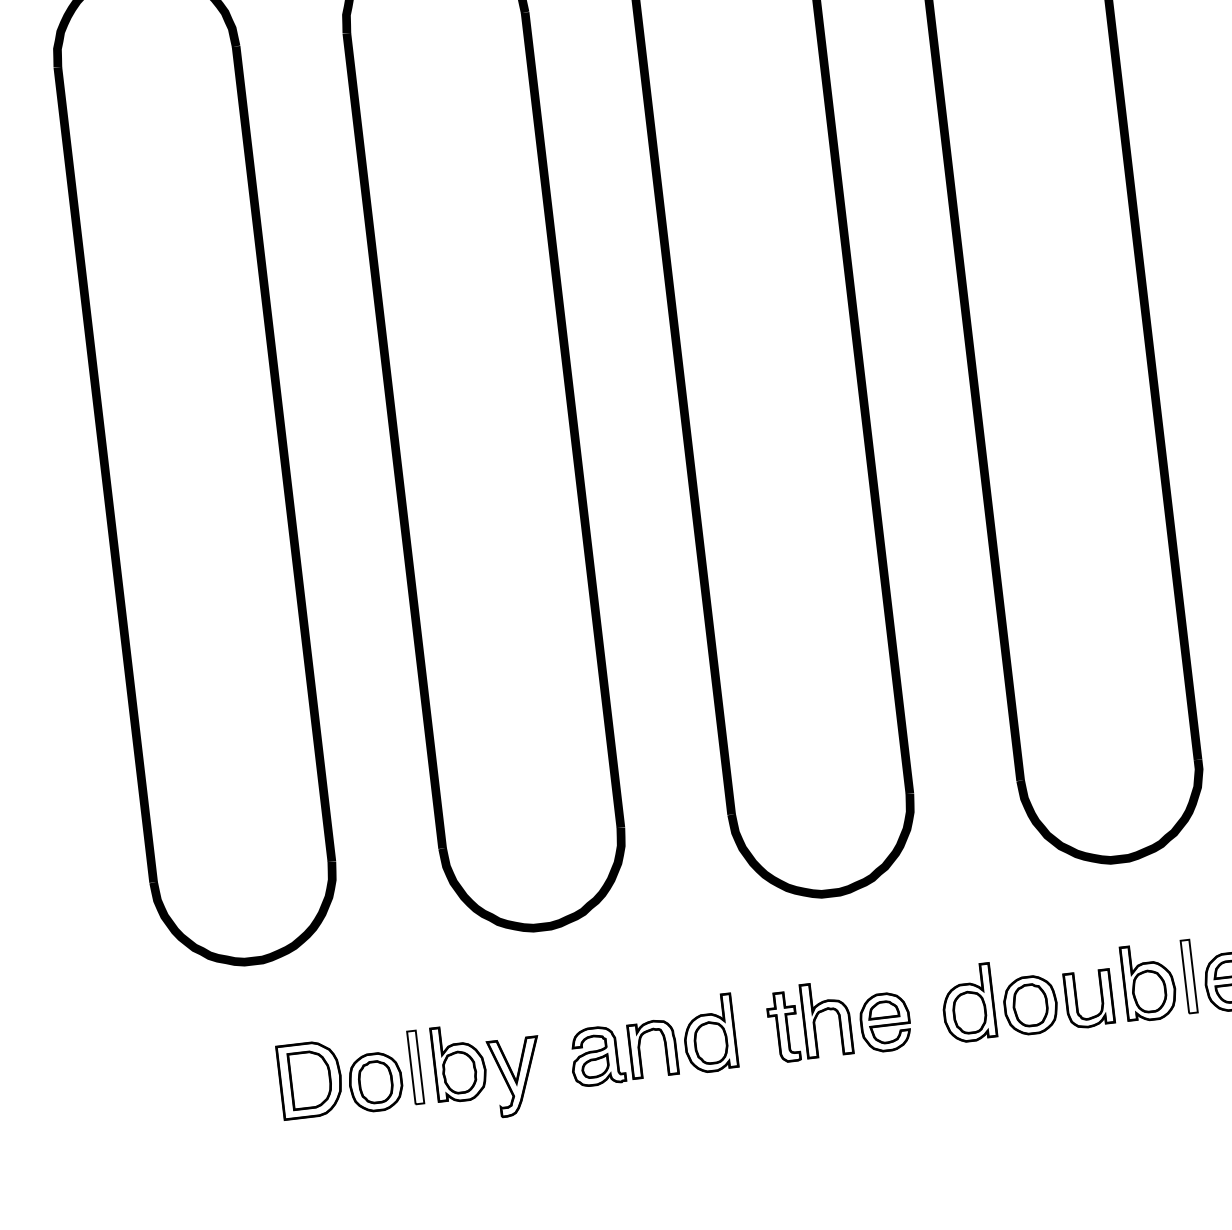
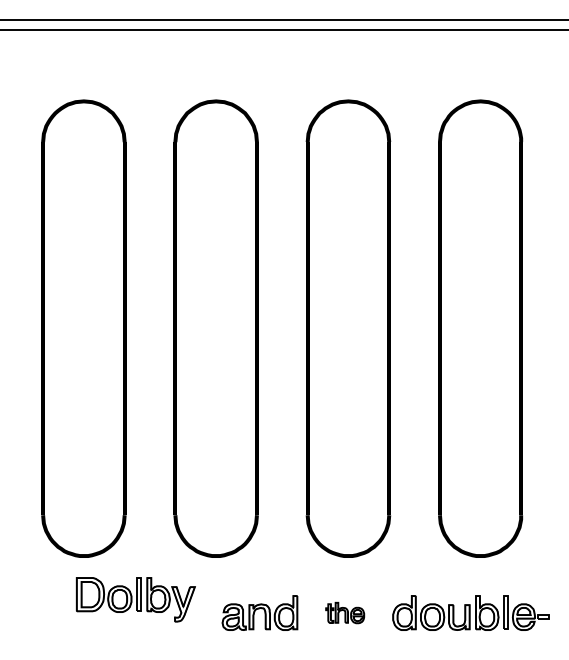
part: (837, 1017) -> (344, 612), size x0.6
part: (410, 1078) -> (135, 599), moved

